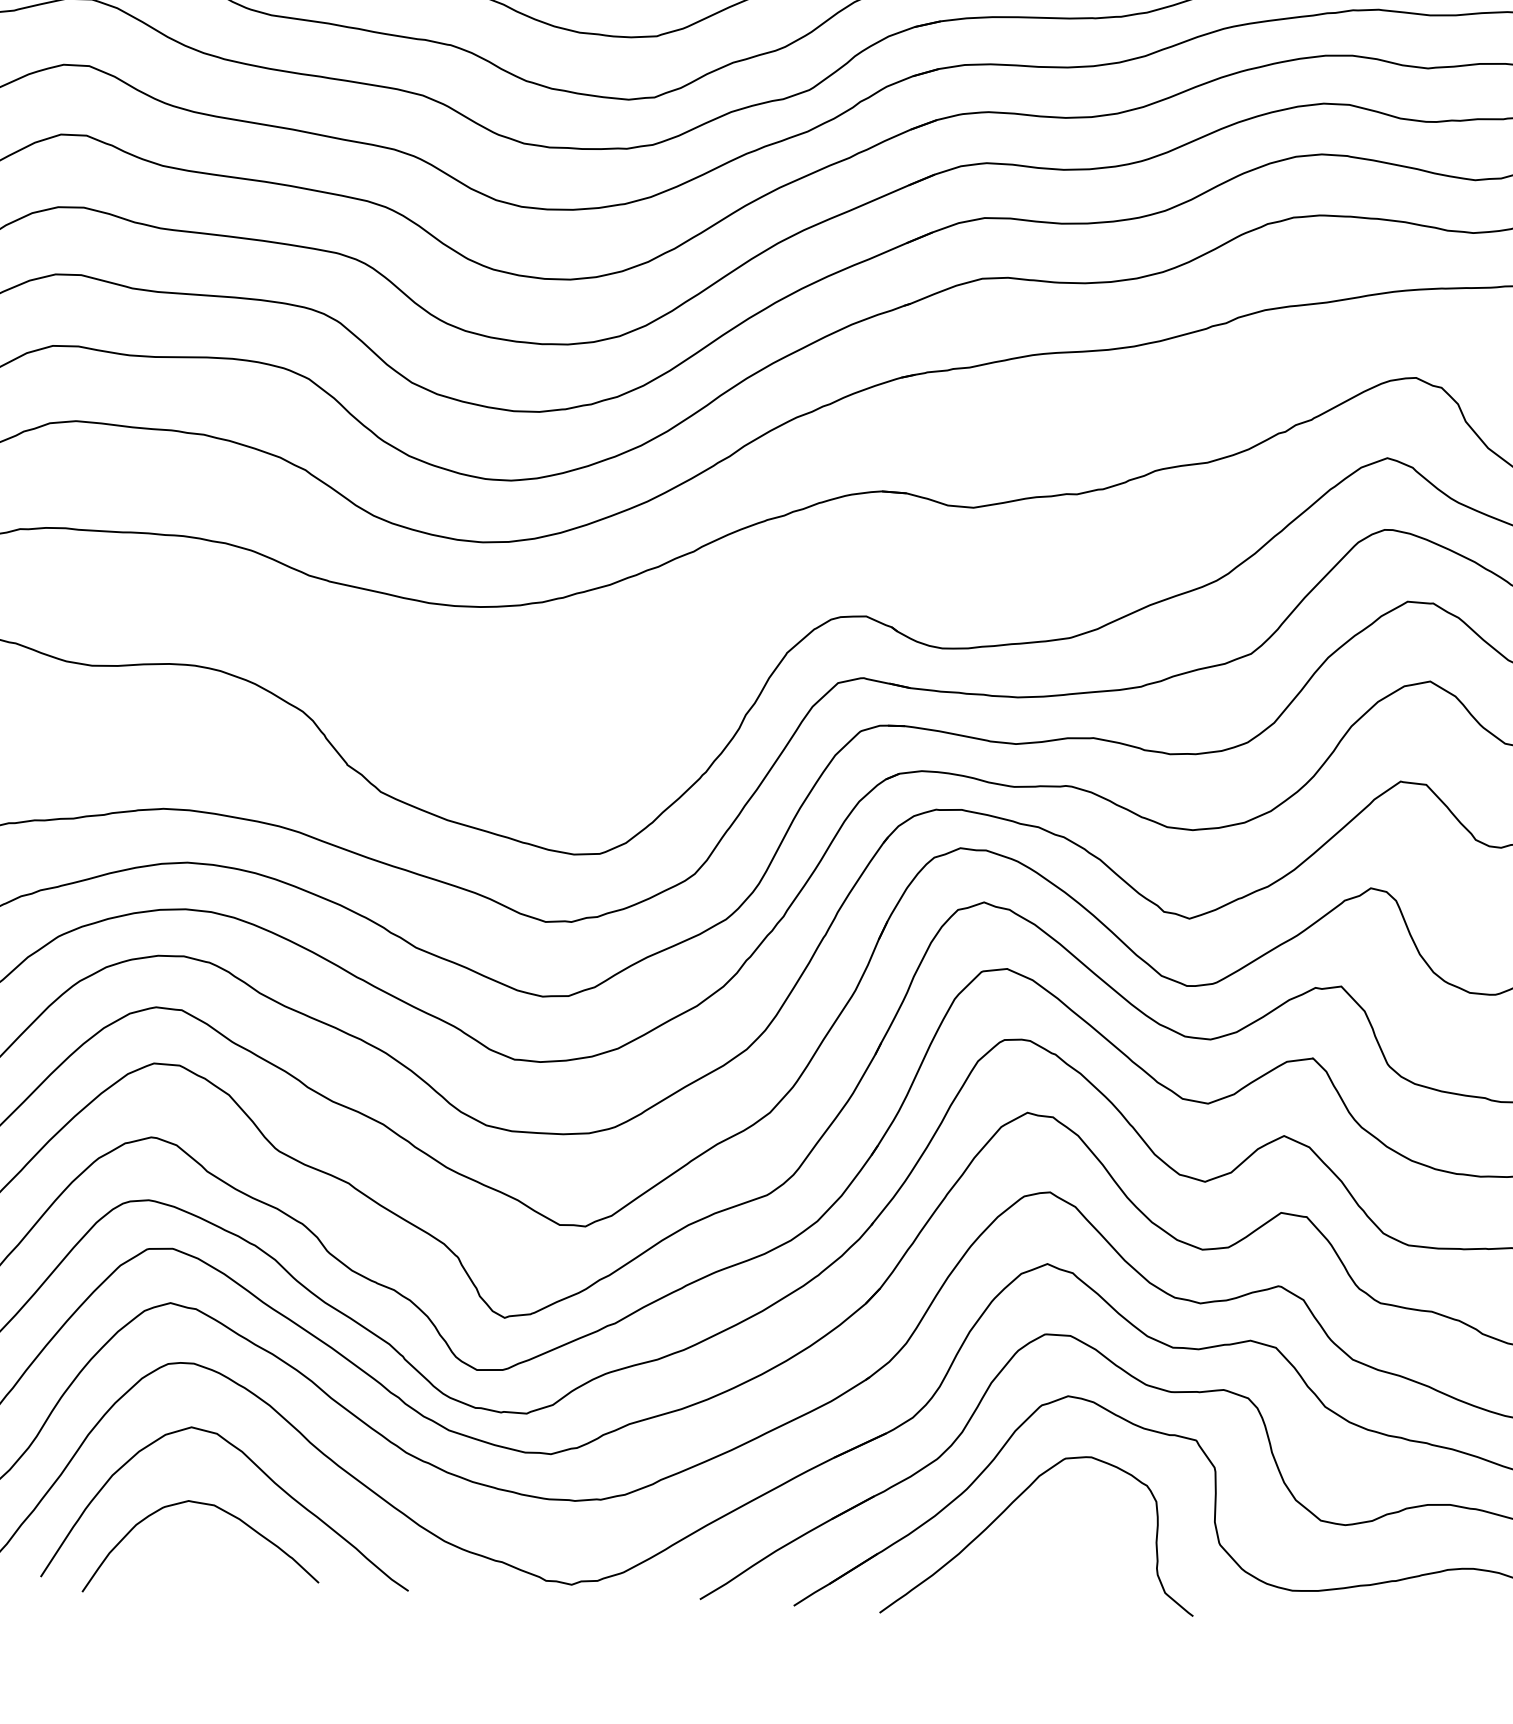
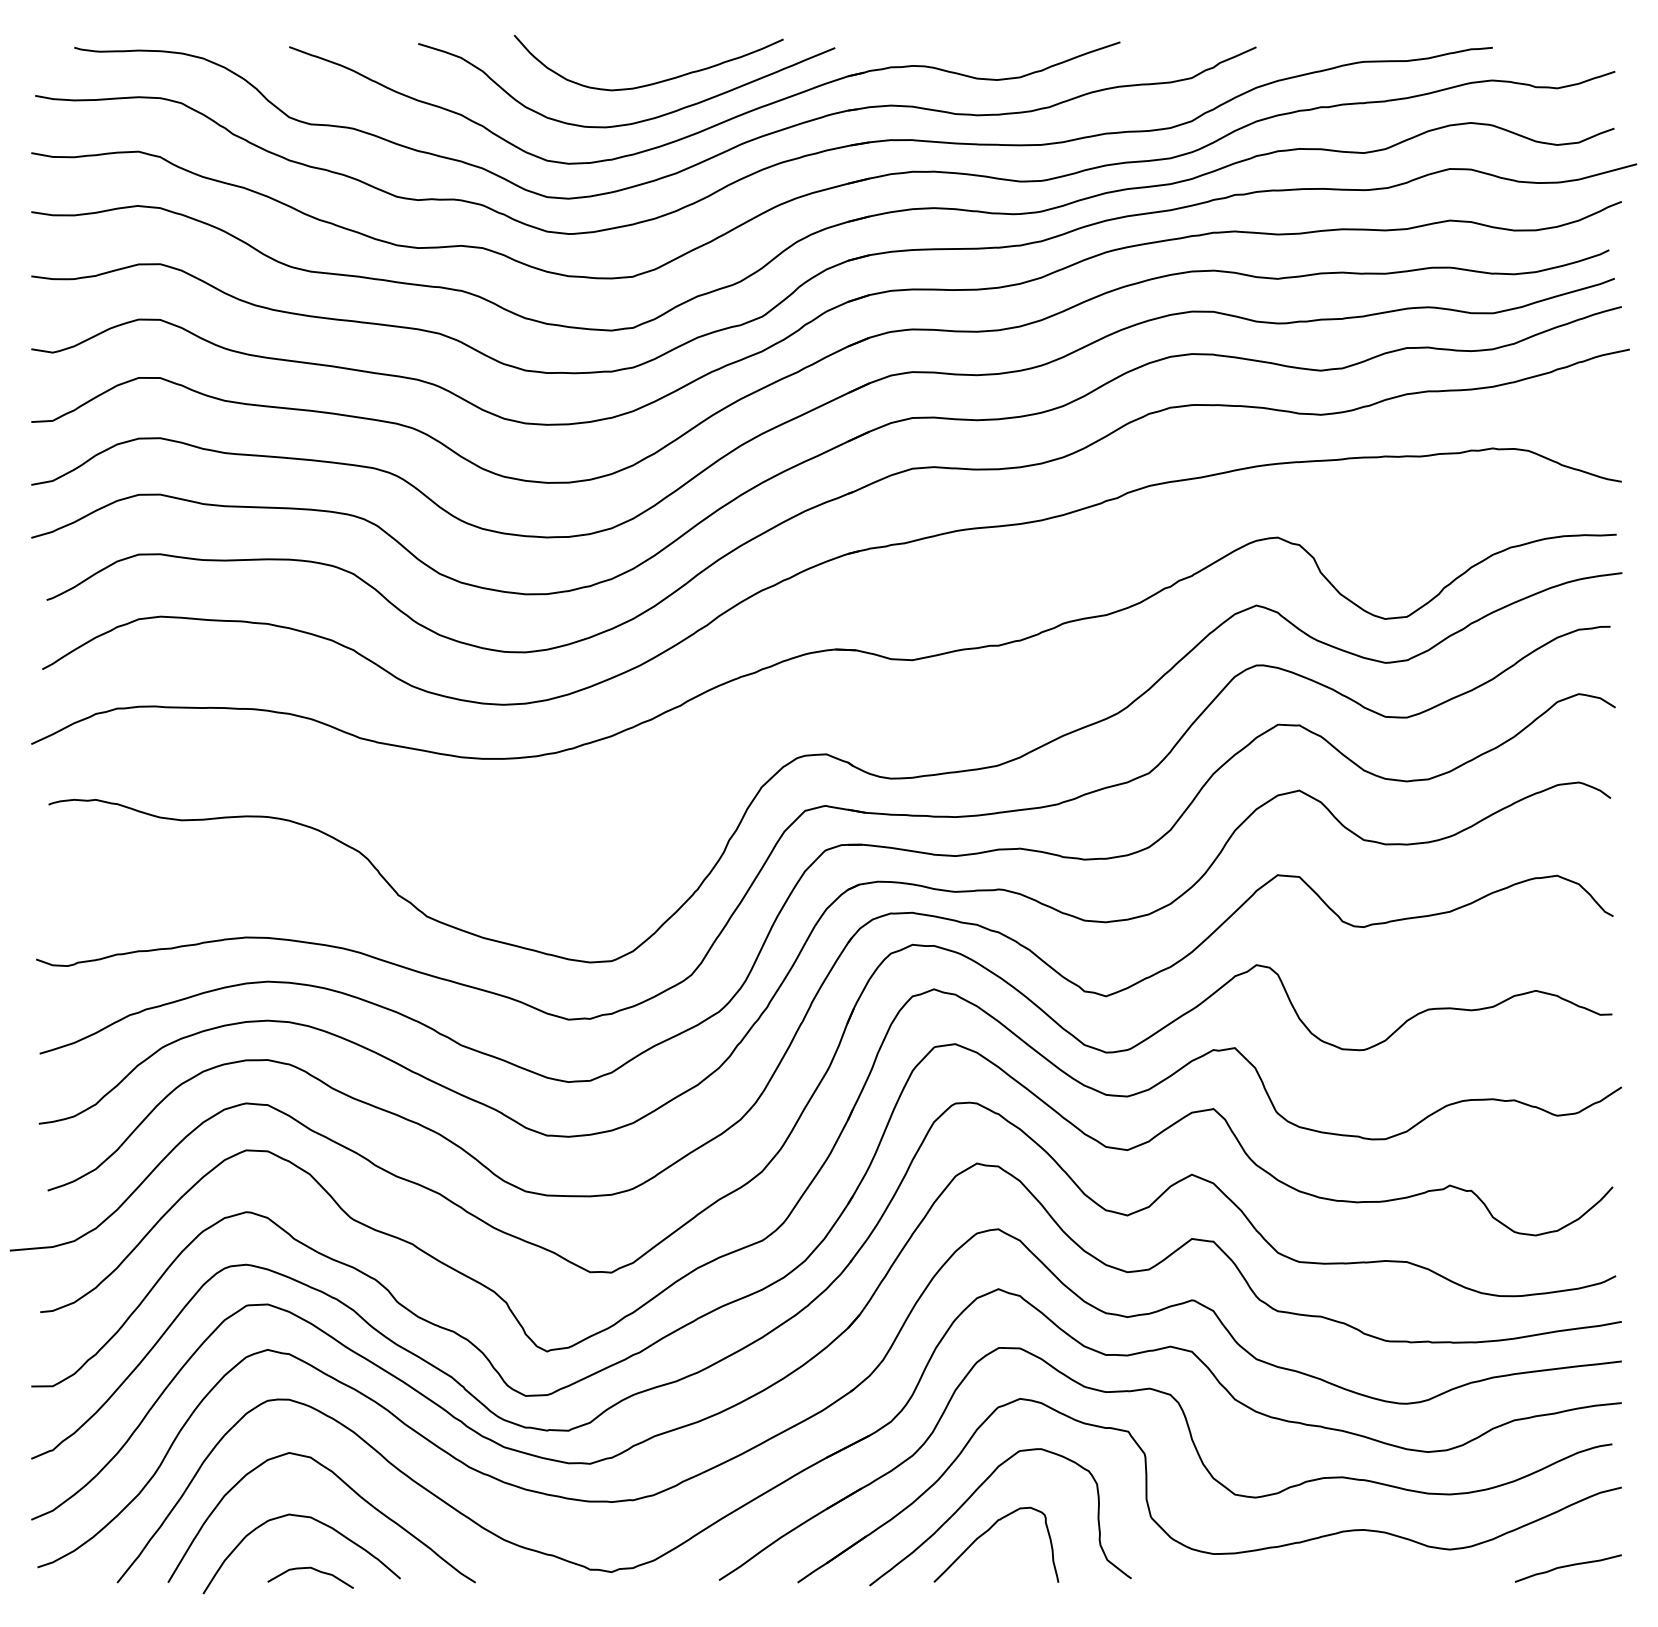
curve: (1024, 1553) -> (988, 1531), added
curve: (216, 1569) -> (314, 1570), added

